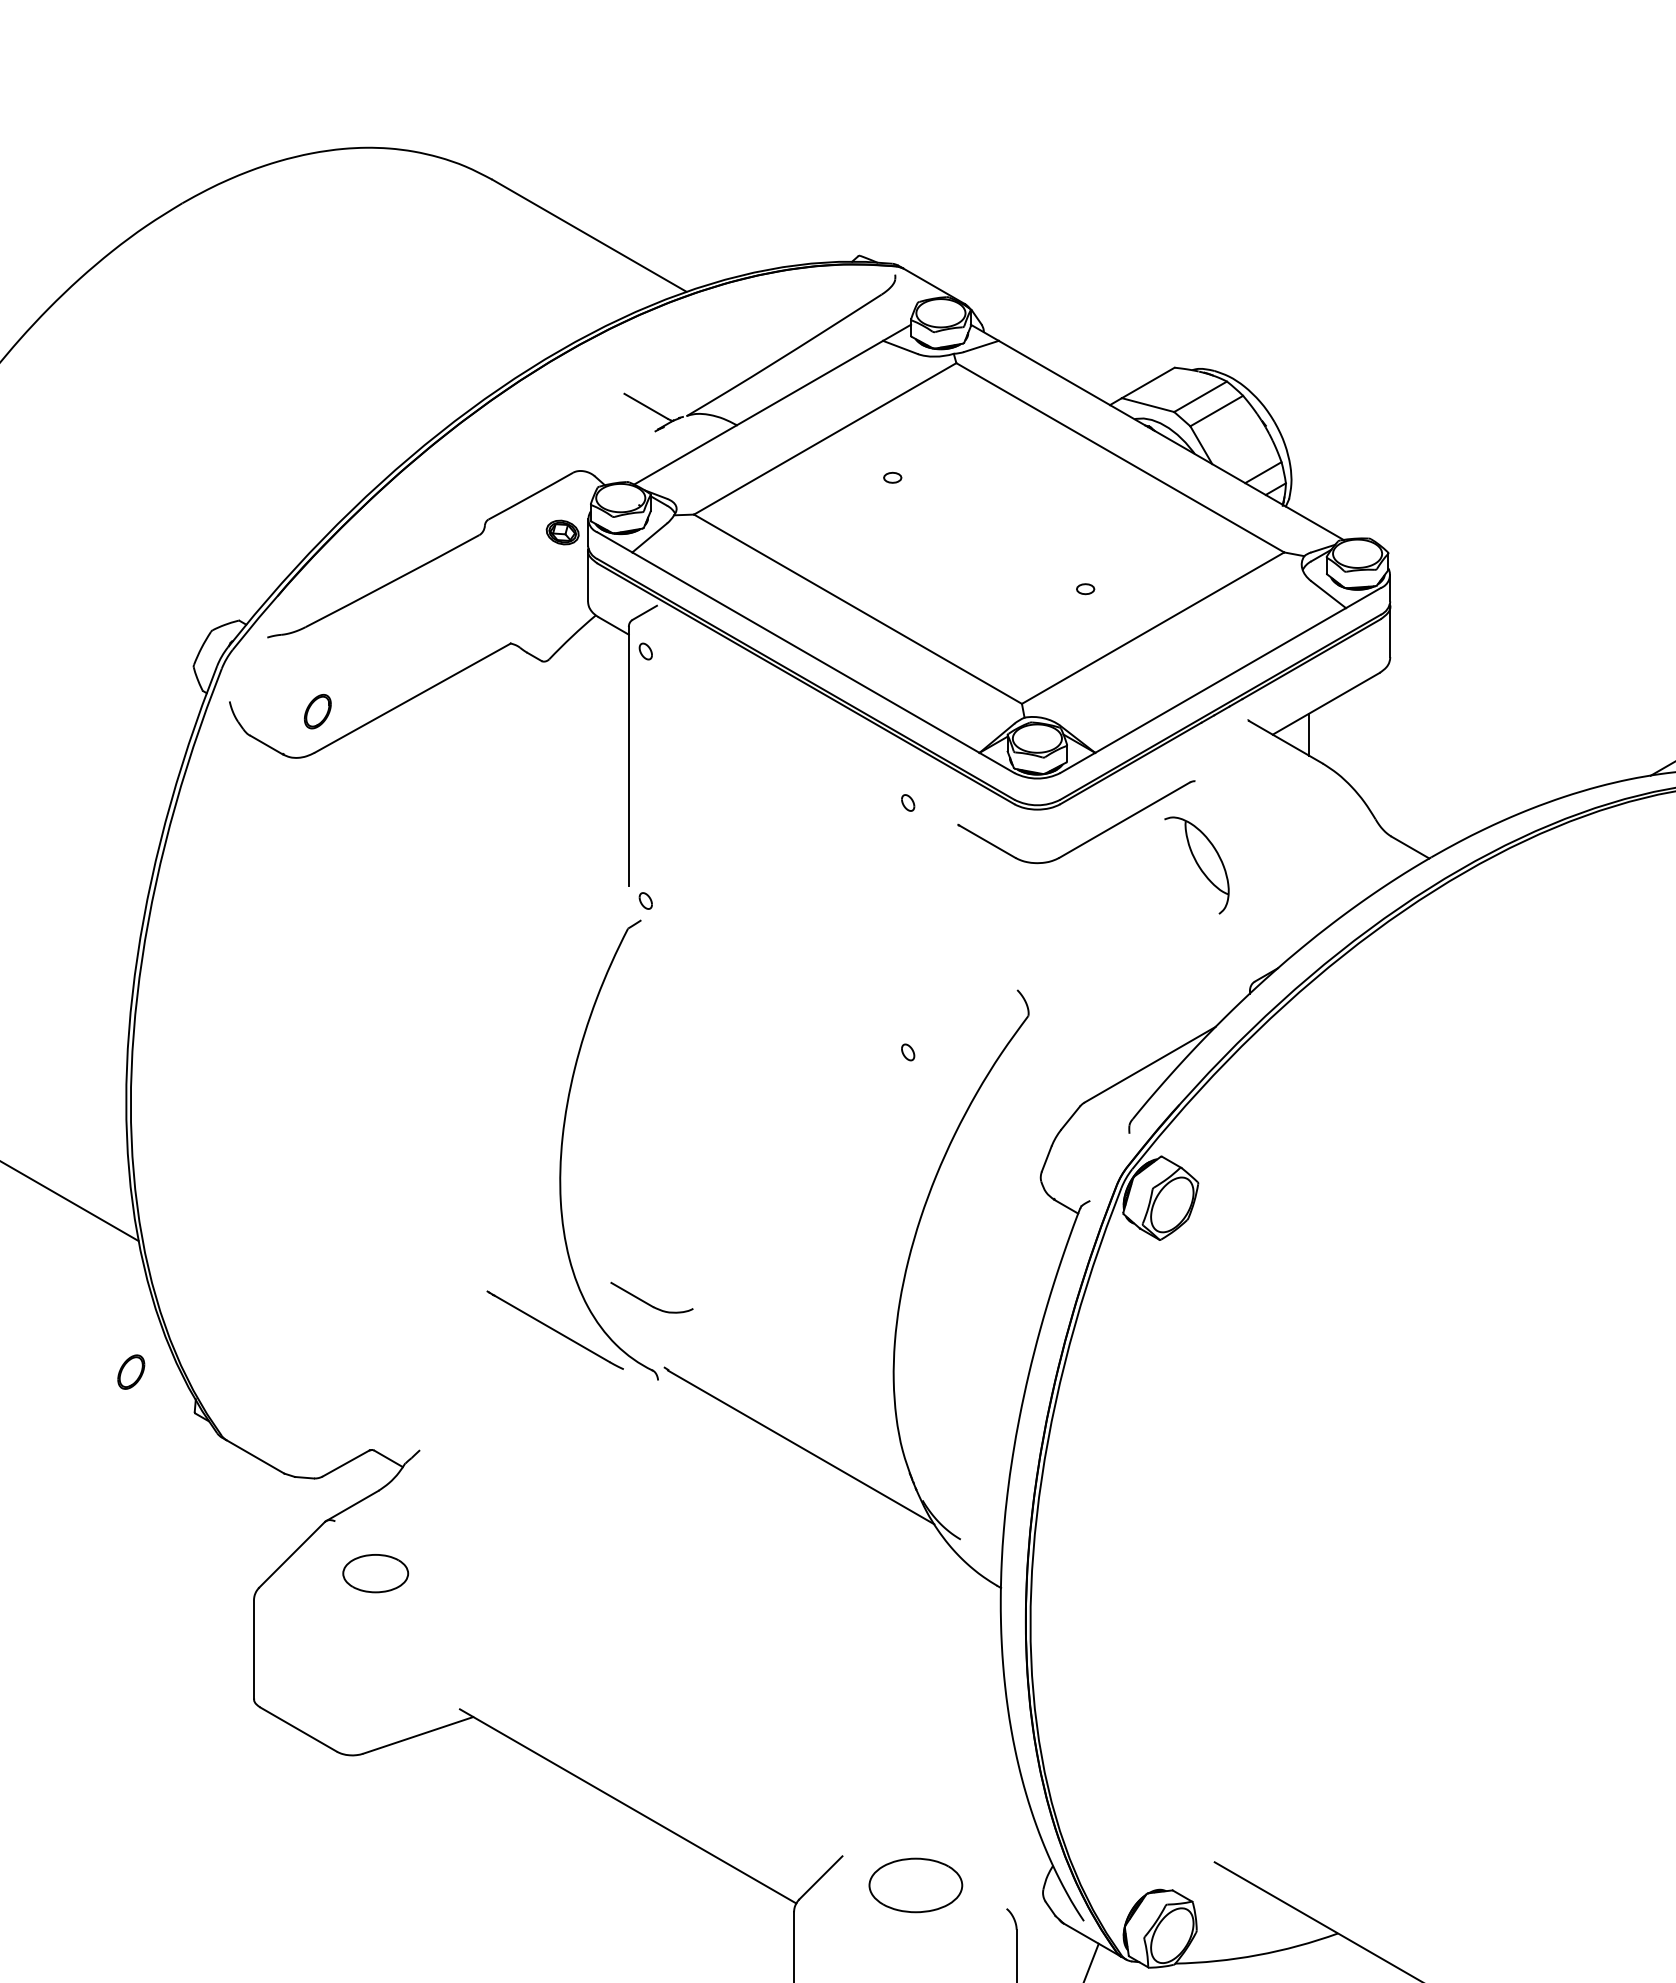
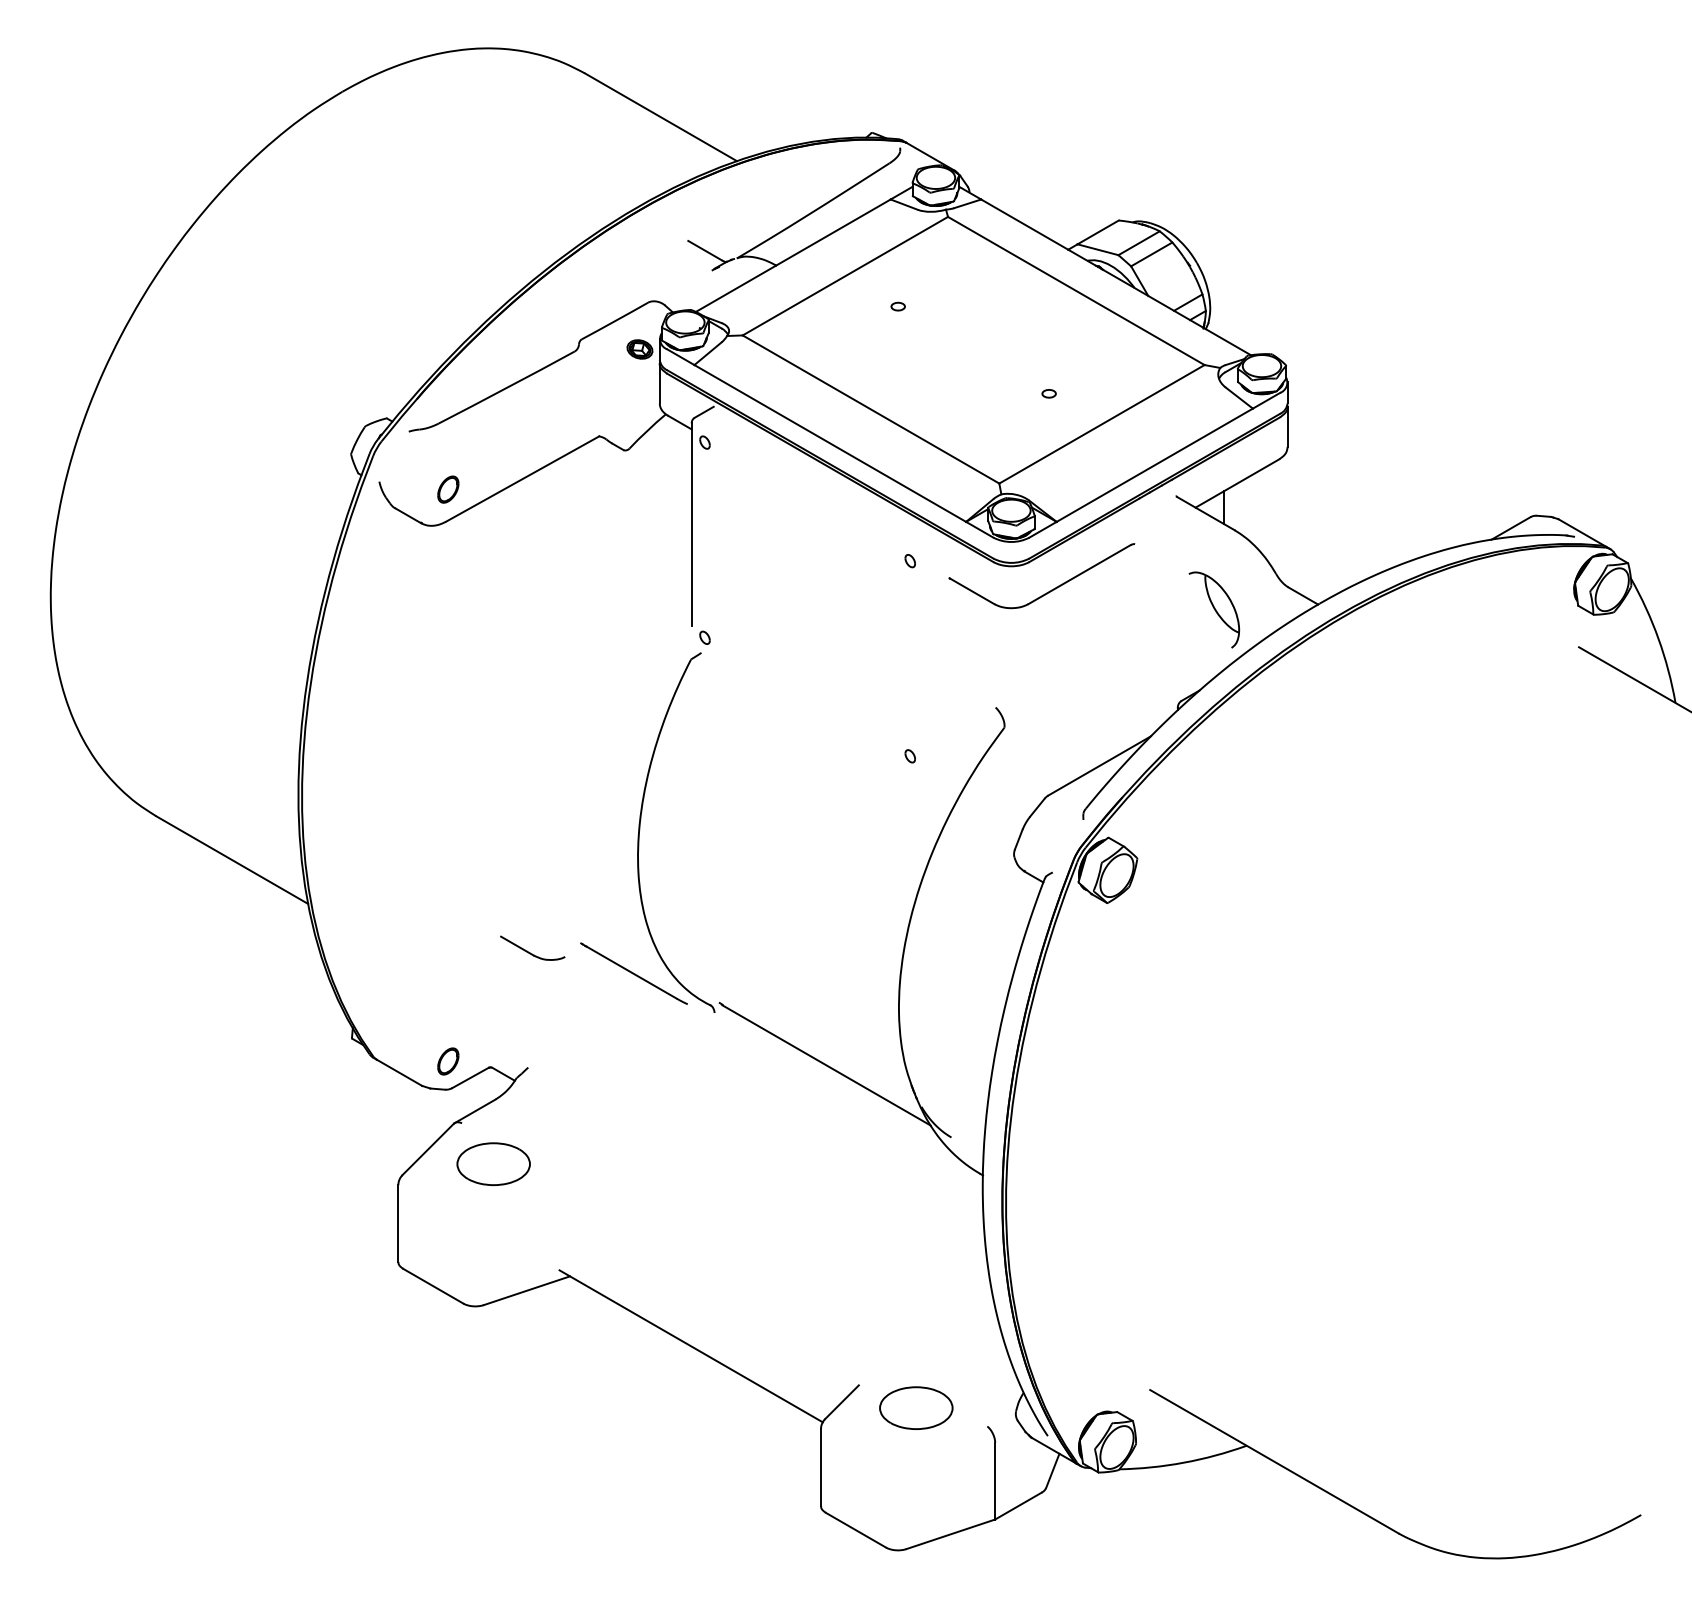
part: (1197, 864) -> (1214, 609), moved
part: (651, 1296) -> (532, 947), moved
part: (131, 1372) -> (448, 1061), moved
part: (375, 1572) -> (493, 1163), size x1.43

